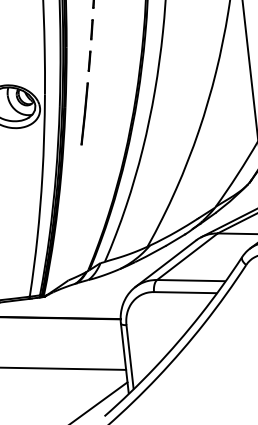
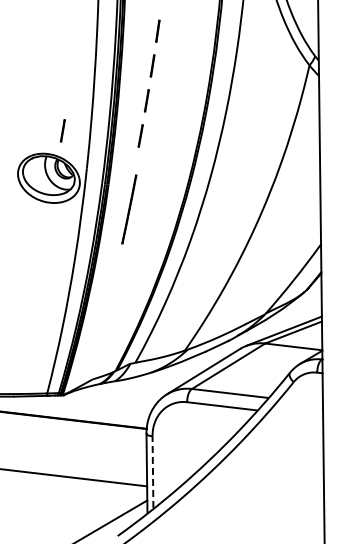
line: (20, 63) -> (62, 130), added
line: (84, 113) -> (129, 209), moved
line: (129, 357) -> (152, 472), solid -> dashed

